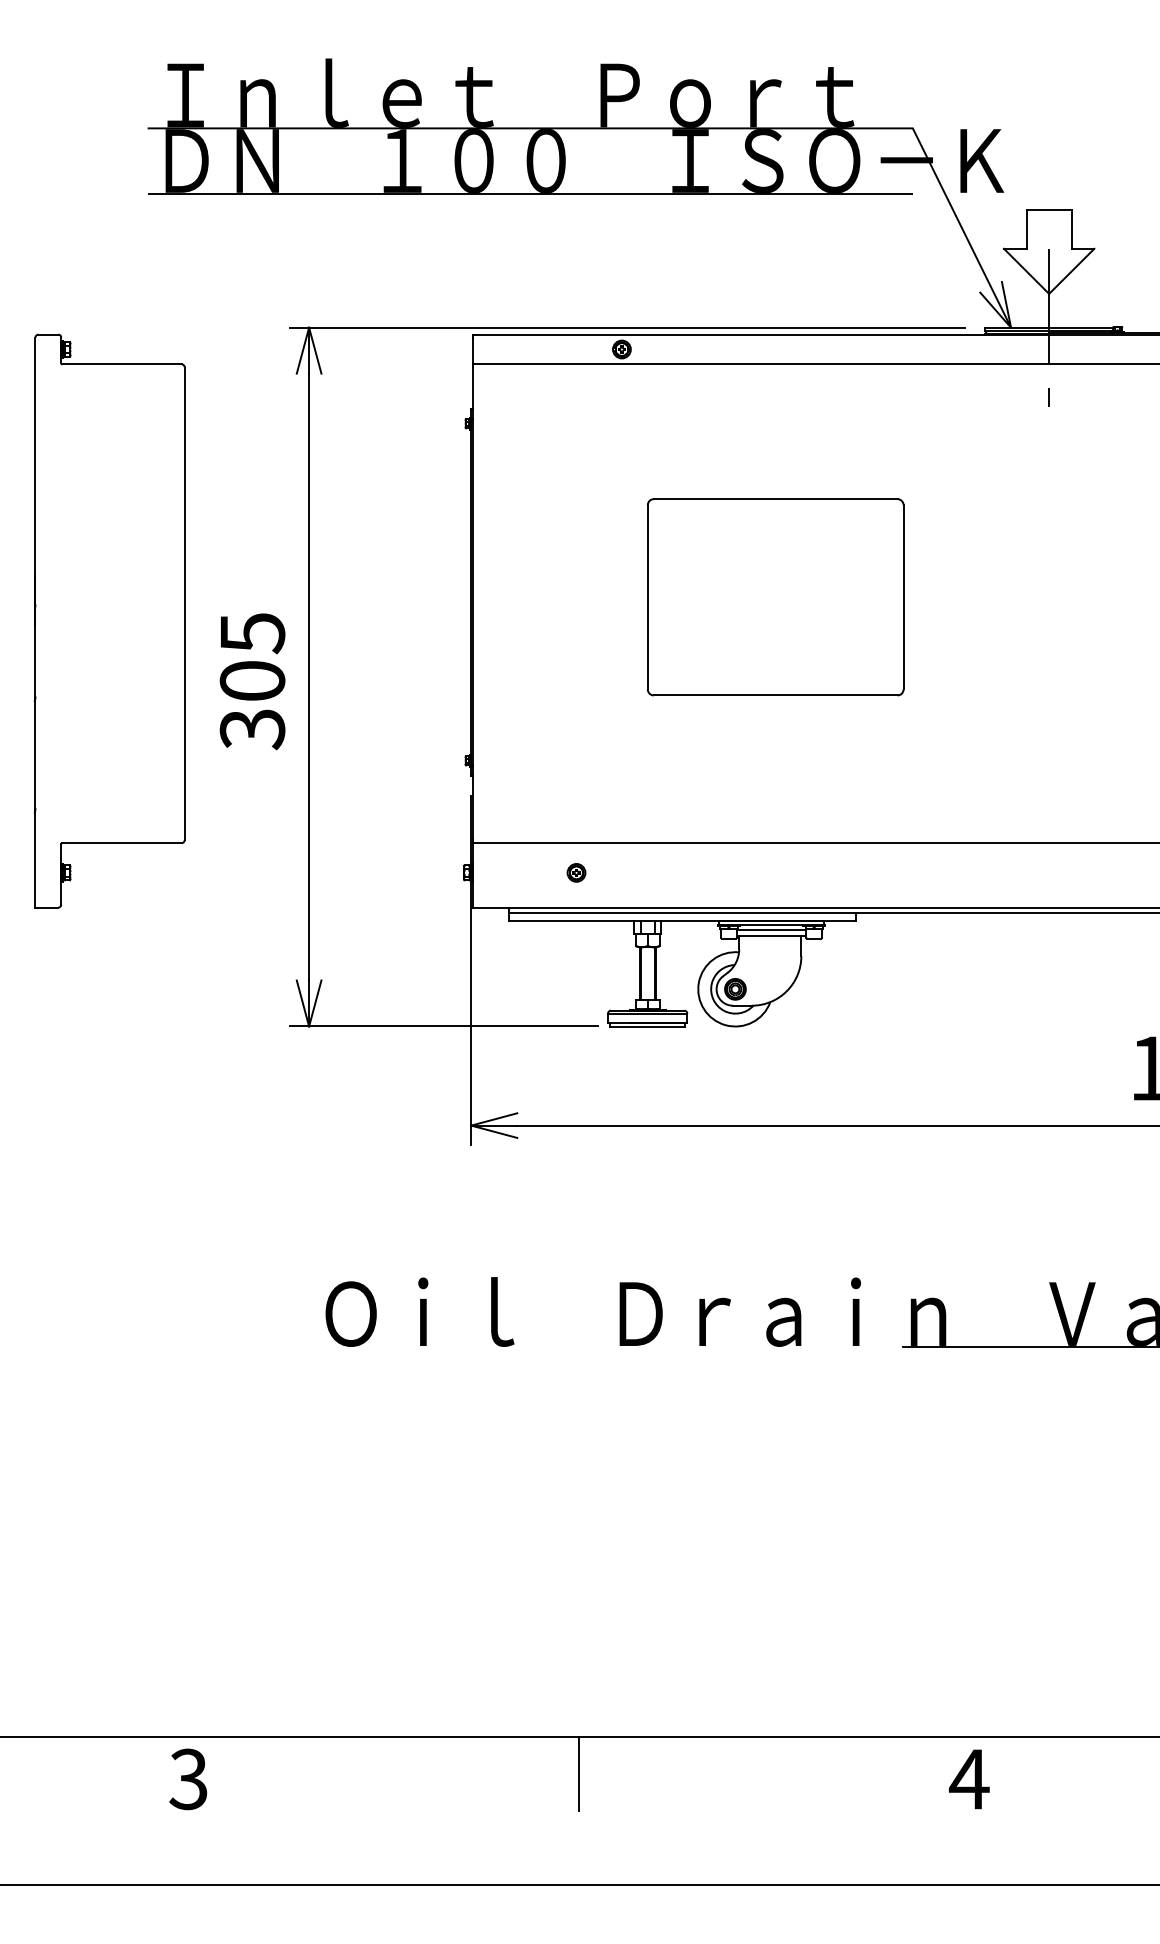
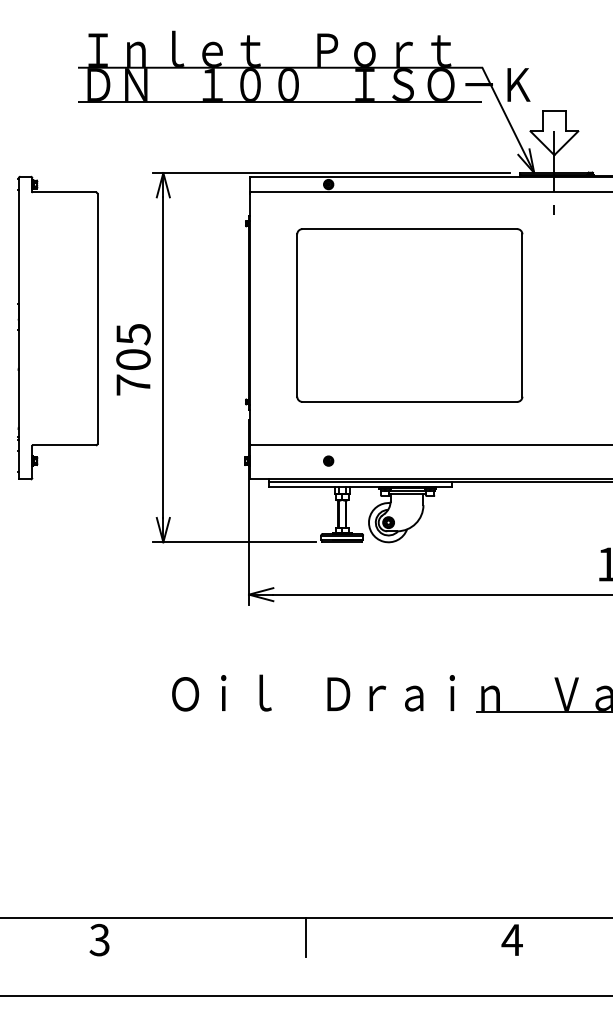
part: (774, 597) -> (409, 315), size x1.67
text: (252, 729) -> (133, 385), 305 -> 705
part: (576, 871) -> (328, 460), moved

